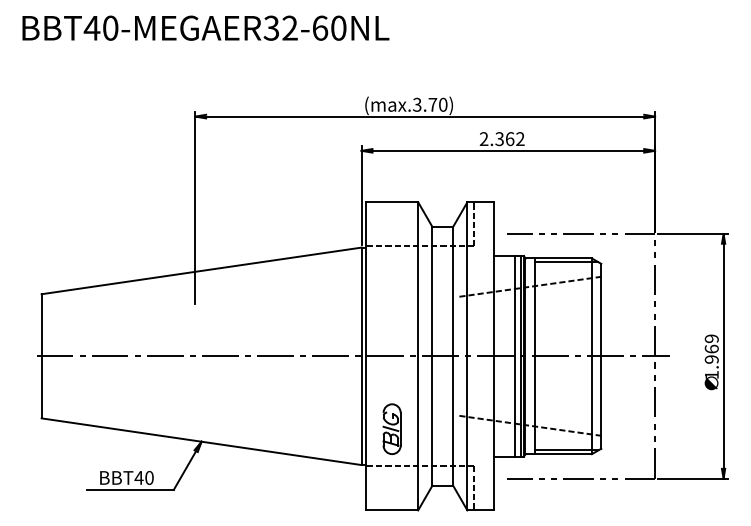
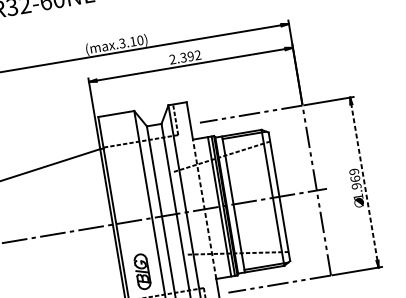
text: (432, 104) -> (132, 41), (max.3.70) -> (max.3.10)
text: (509, 139) -> (190, 56), 2.362 -> 2.392
line: (493, 355) -> (204, 208), solid -> dashed
line: (723, 356) -> (364, 182), solid -> dashed

